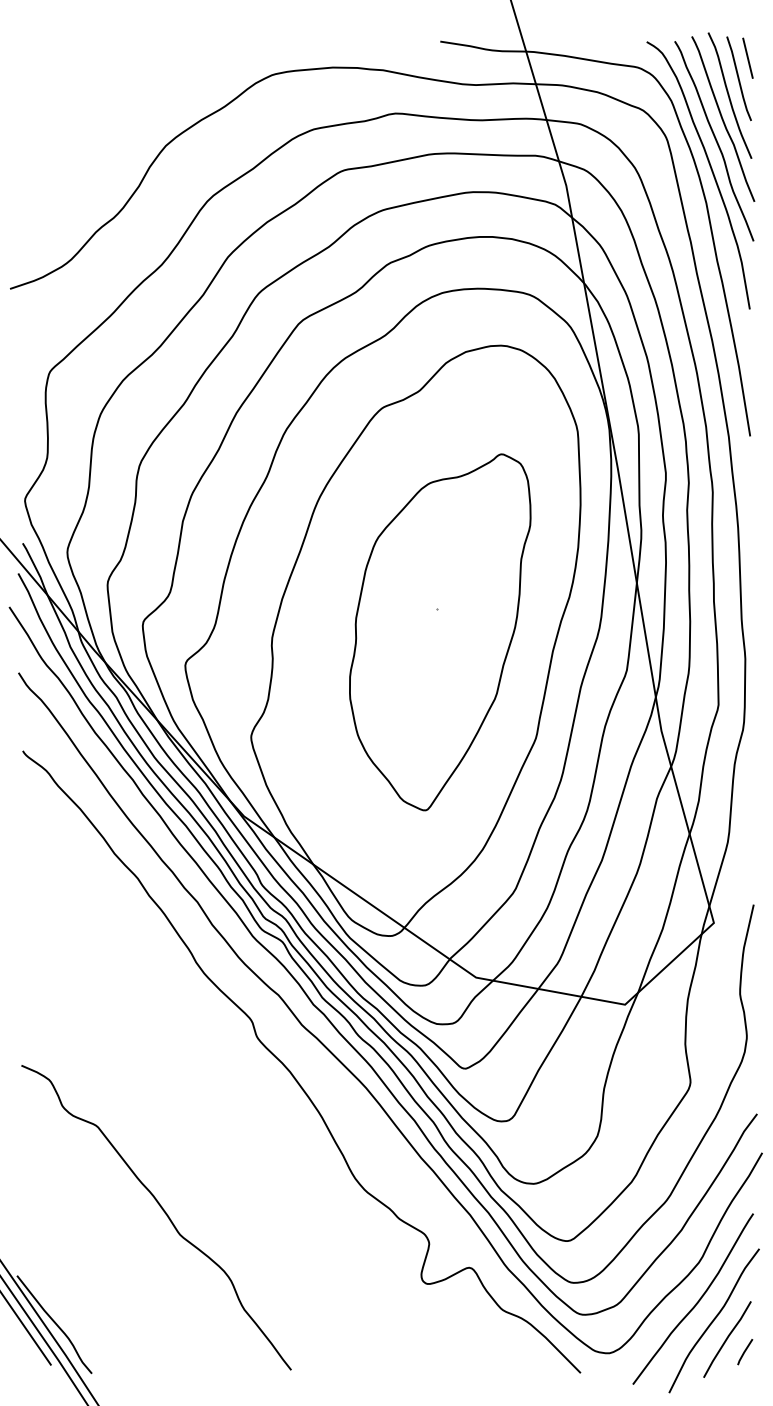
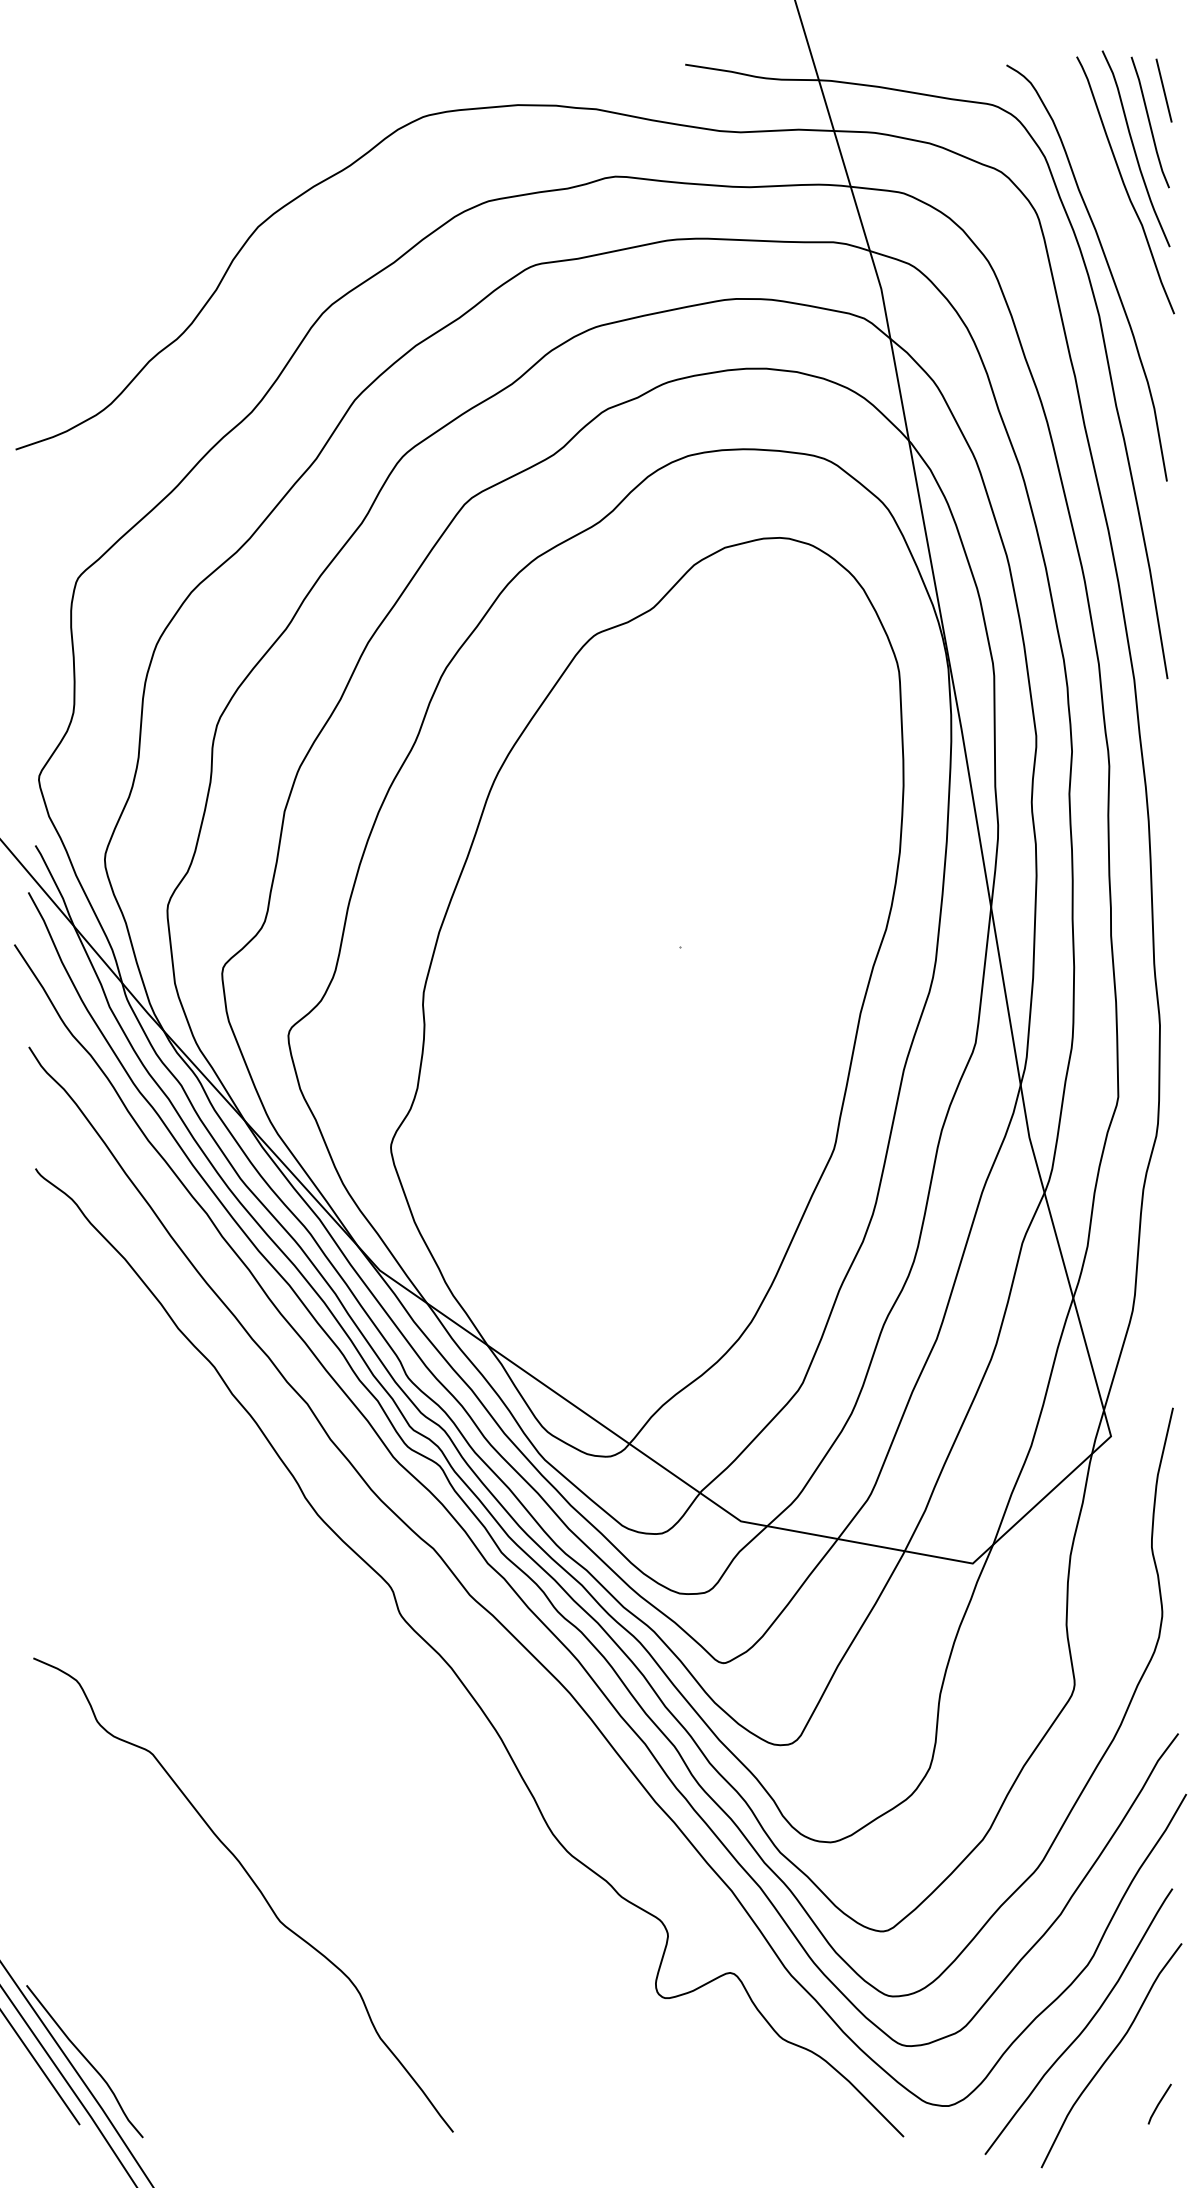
curve: (715, 141) -> (1113, 220), removed
part: (440, 632) -> (685, 984), removed
line: (727, 1339) -> (1132, 2084), removed

